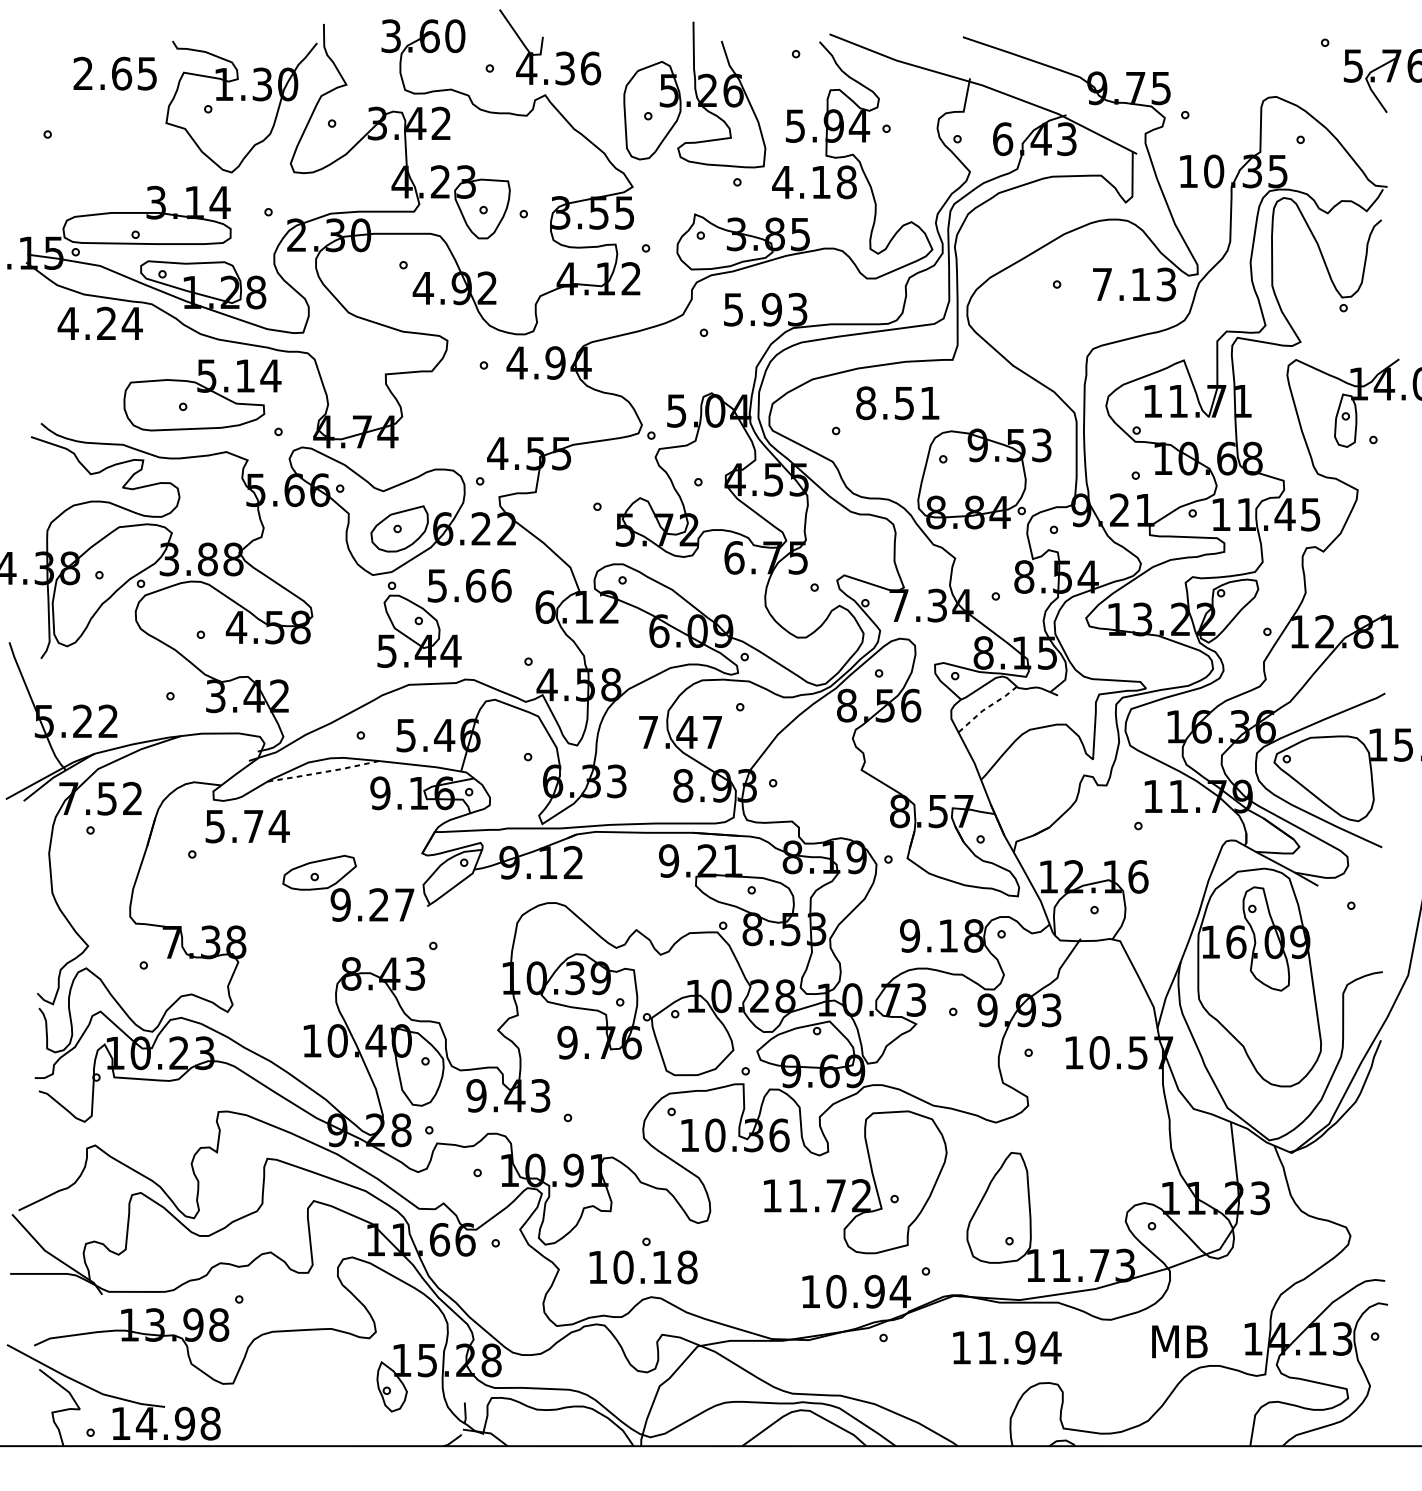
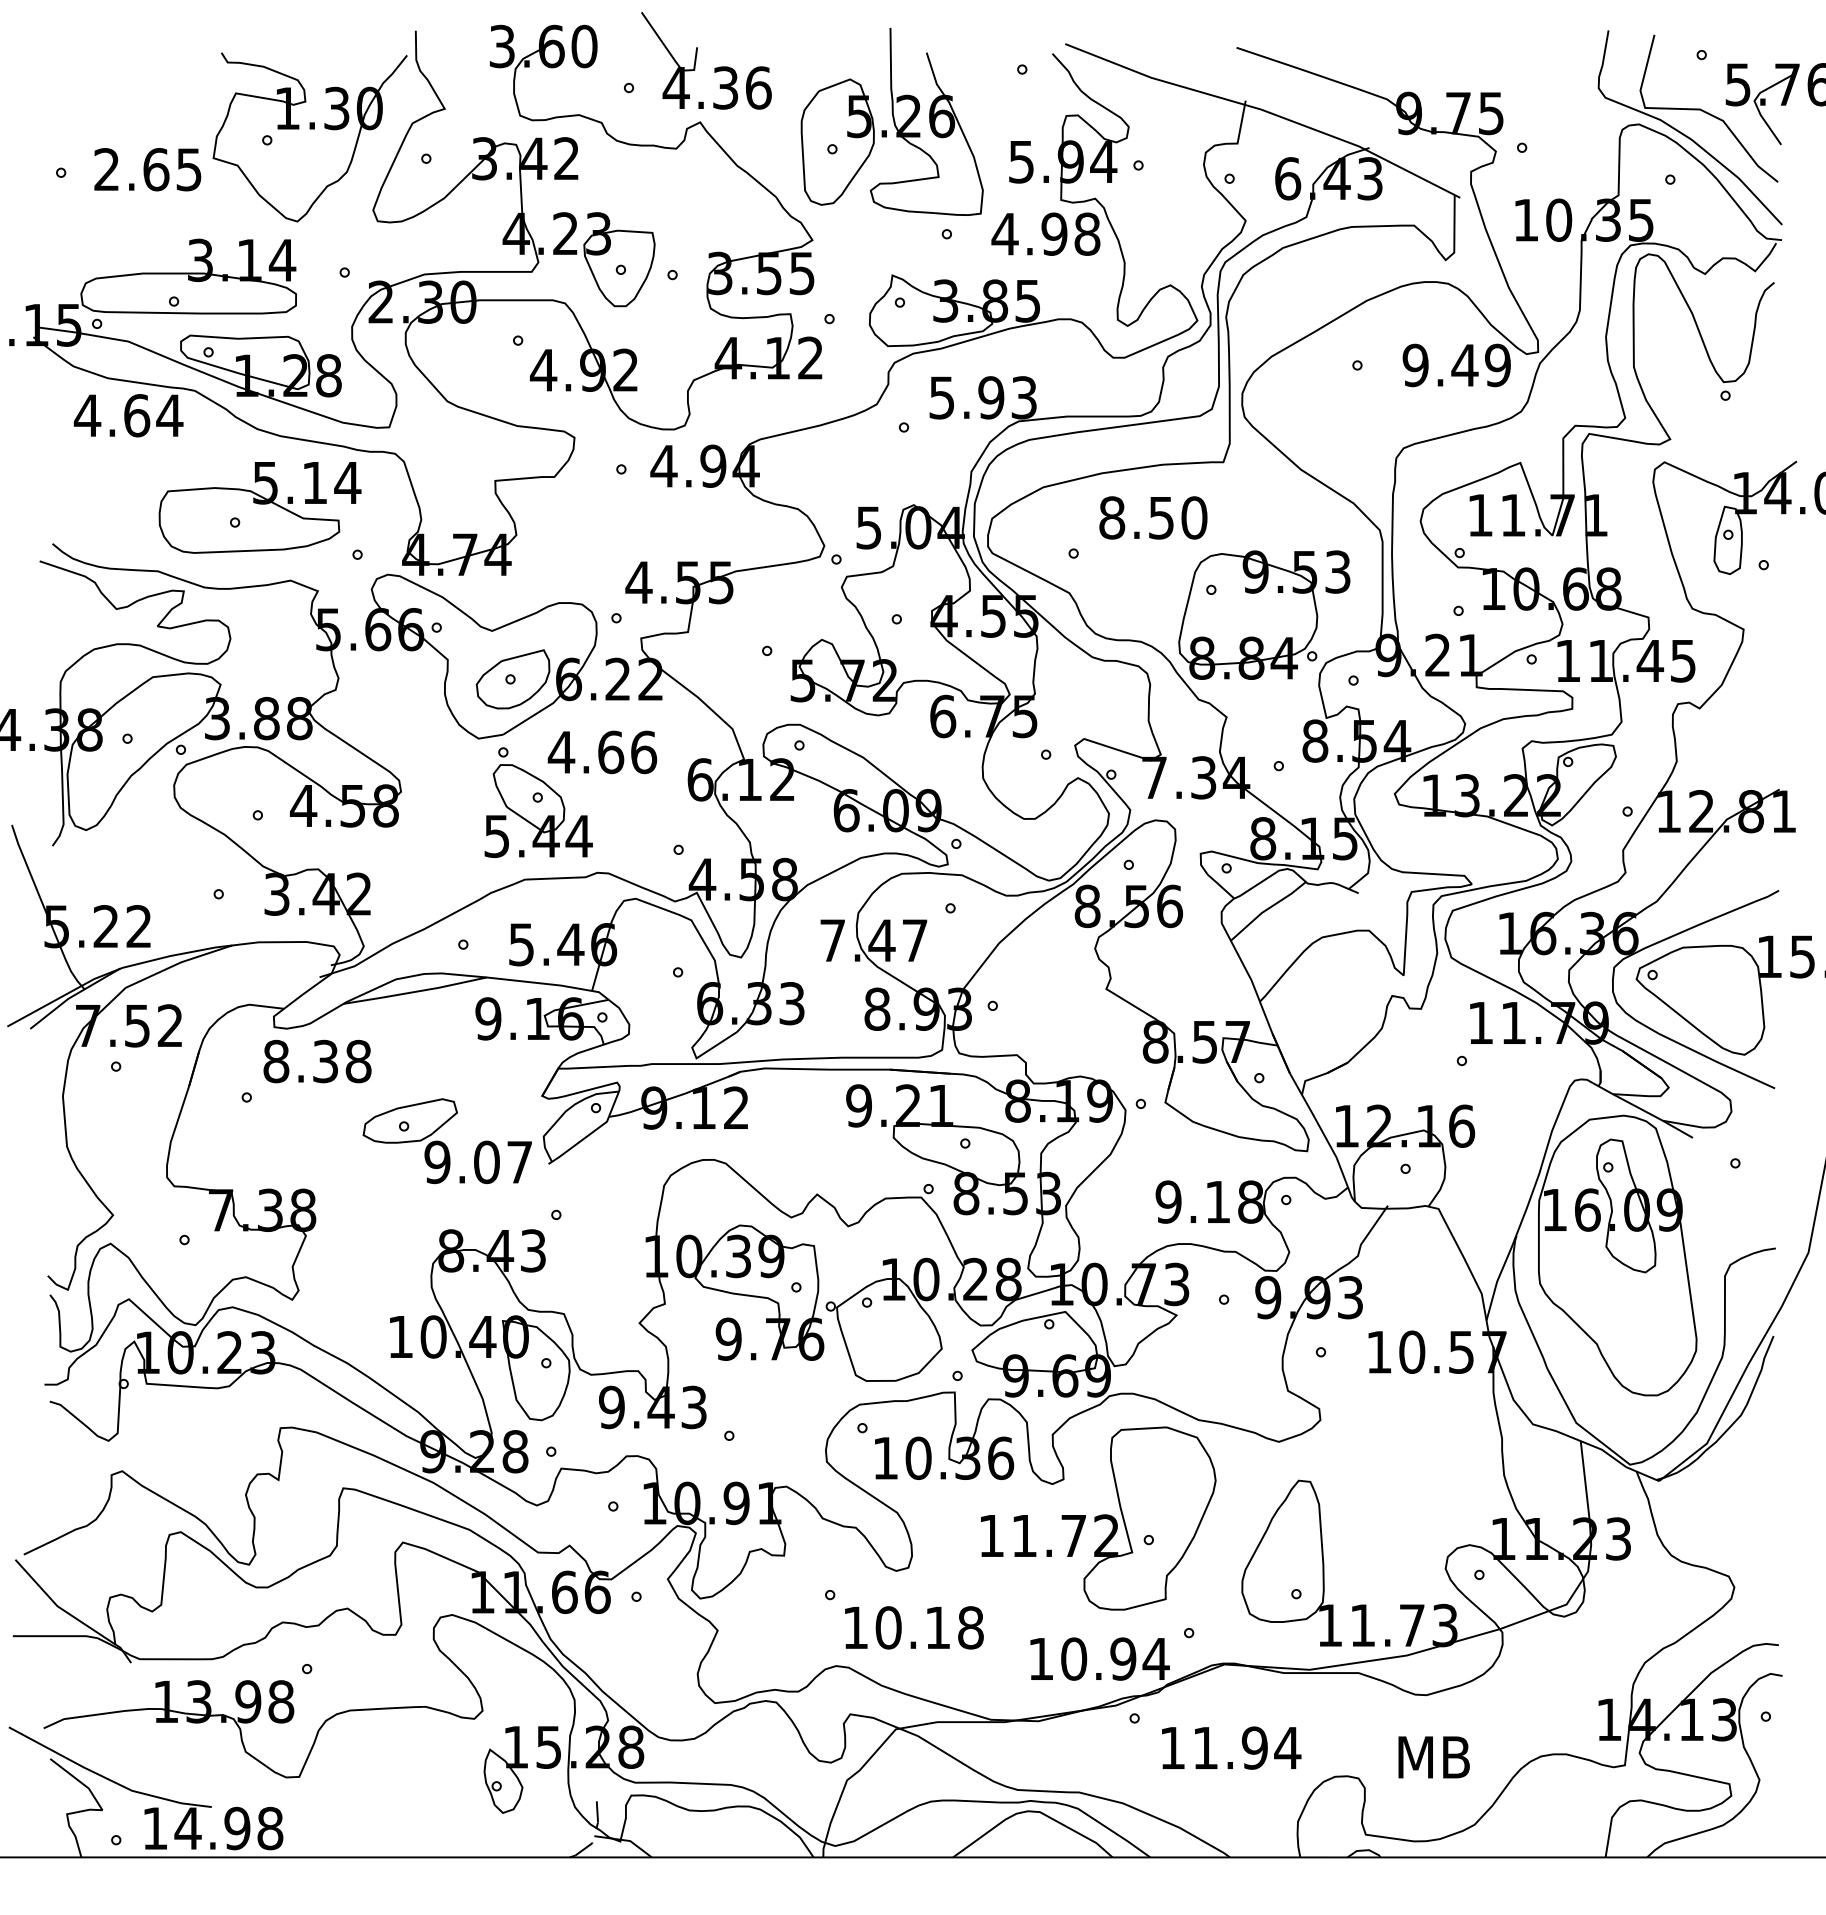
text: (114, 73) -> (147, 169), moved
part: (1312, 104) -> (1685, 134), added
text: (821, 181) -> (1054, 233), 4.18 -> 4.98
text: (1134, 284) -> (1456, 365), 7.13 -> 9.49
text: (107, 323) -> (137, 415), 4.24 -> 4.64
text: (930, 402) -> (1194, 517), 8.51 -> 8.50
text: (437, 585) -> (561, 752), 5.66 -> 4.66
line: (986, 708) -> (1266, 909), dashed -> solid
line: (323, 771) -> (415, 991), dashed -> solid
text: (247, 826) -> (317, 1061), 5.74 -> 8.38
text: (378, 905) -> (486, 1162), 9.27 -> 9.07
text: (643, 1267) -> (914, 1627), moved
text: (1179, 1341) -> (1433, 1757), moved
text: (1007, 1347) -> (1231, 1747), moved

